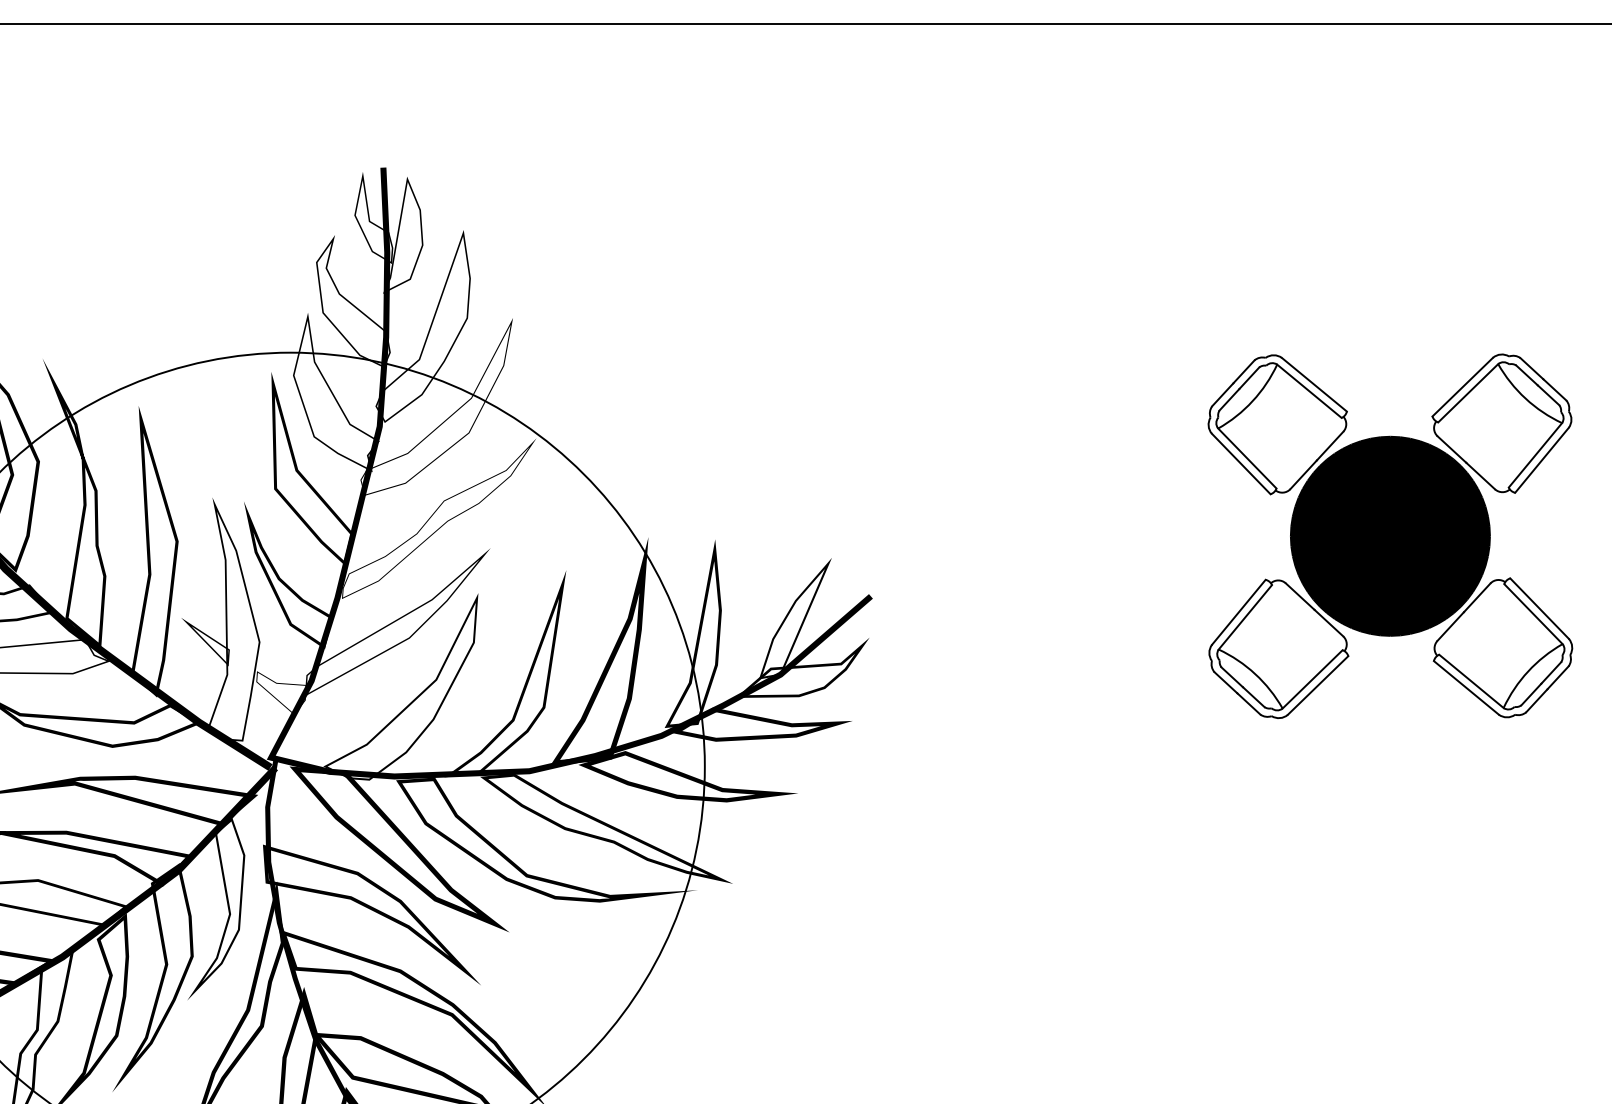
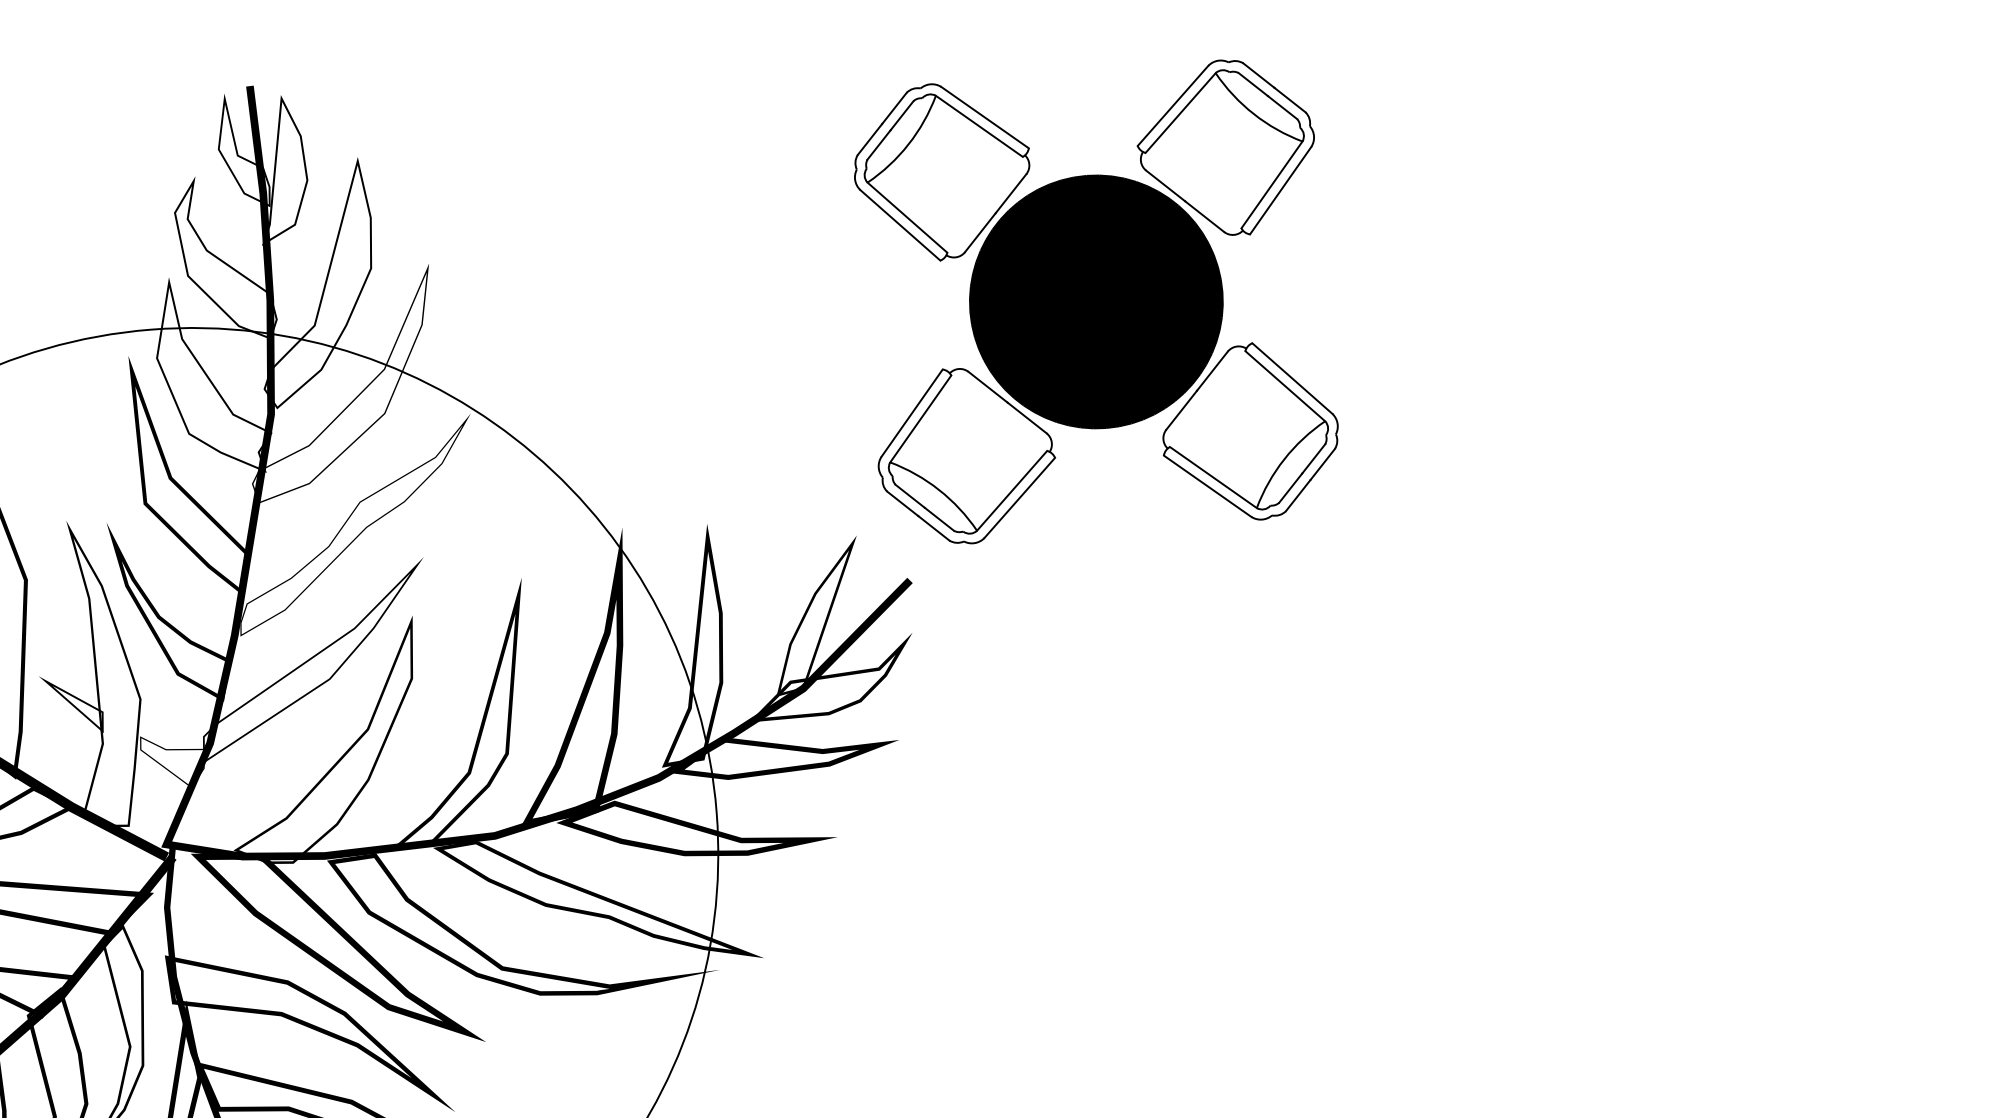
part: (1390, 535) -> (1096, 300), moved

